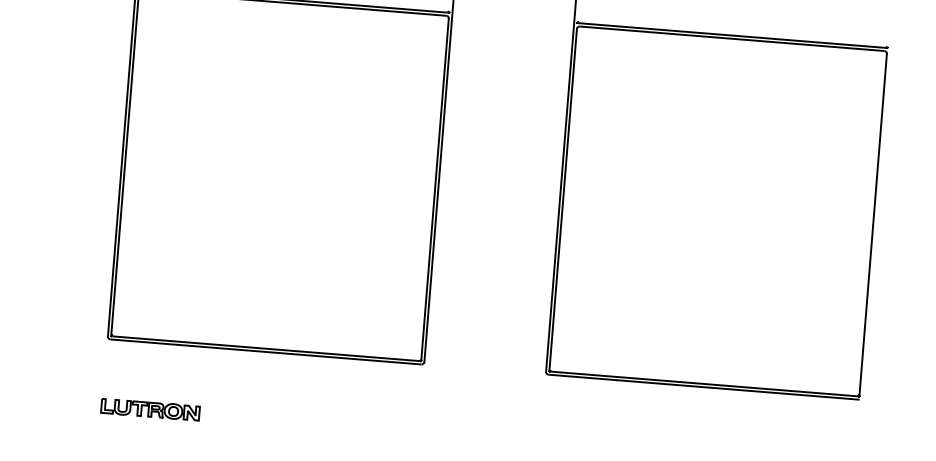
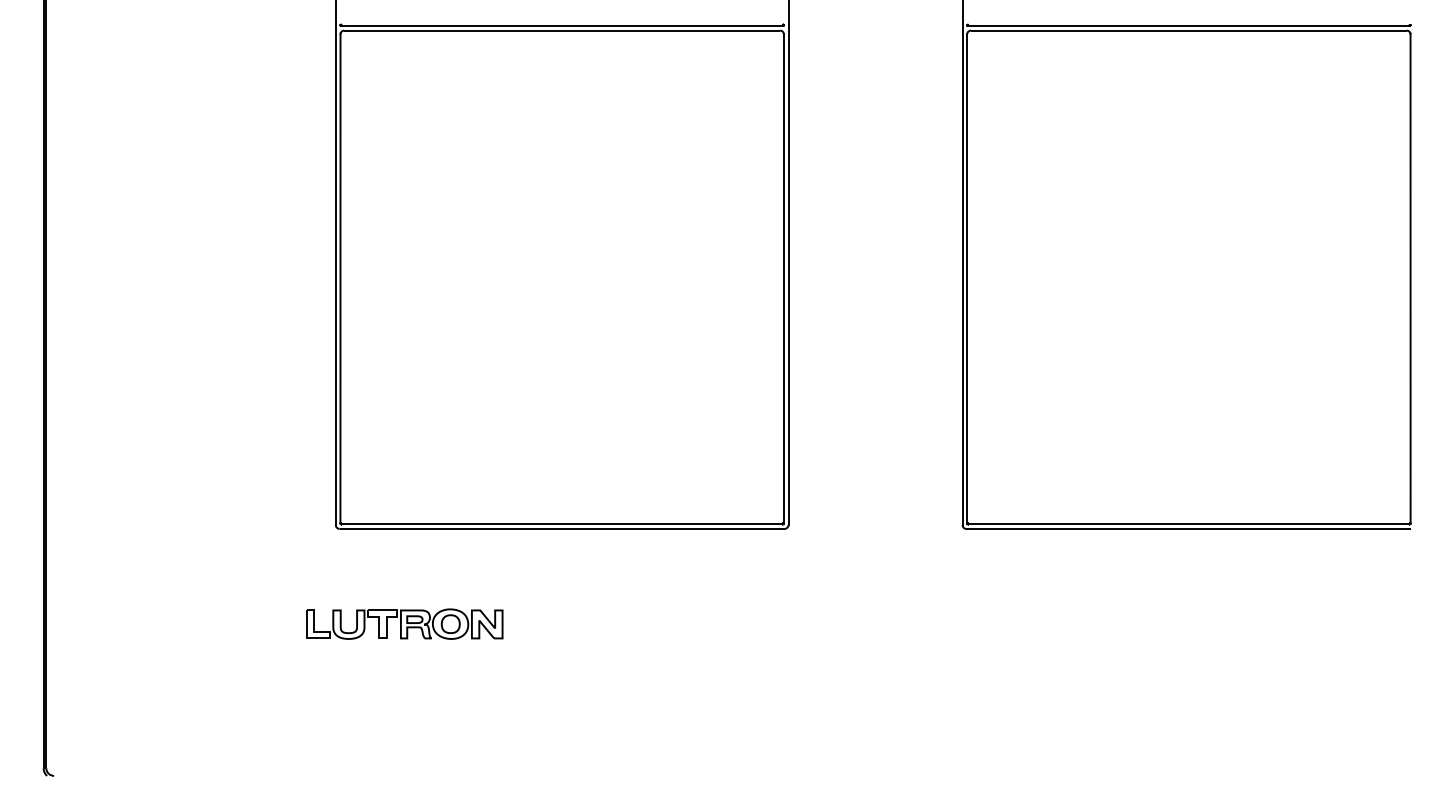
part: (150, 409) -> (404, 623), size x1.4

